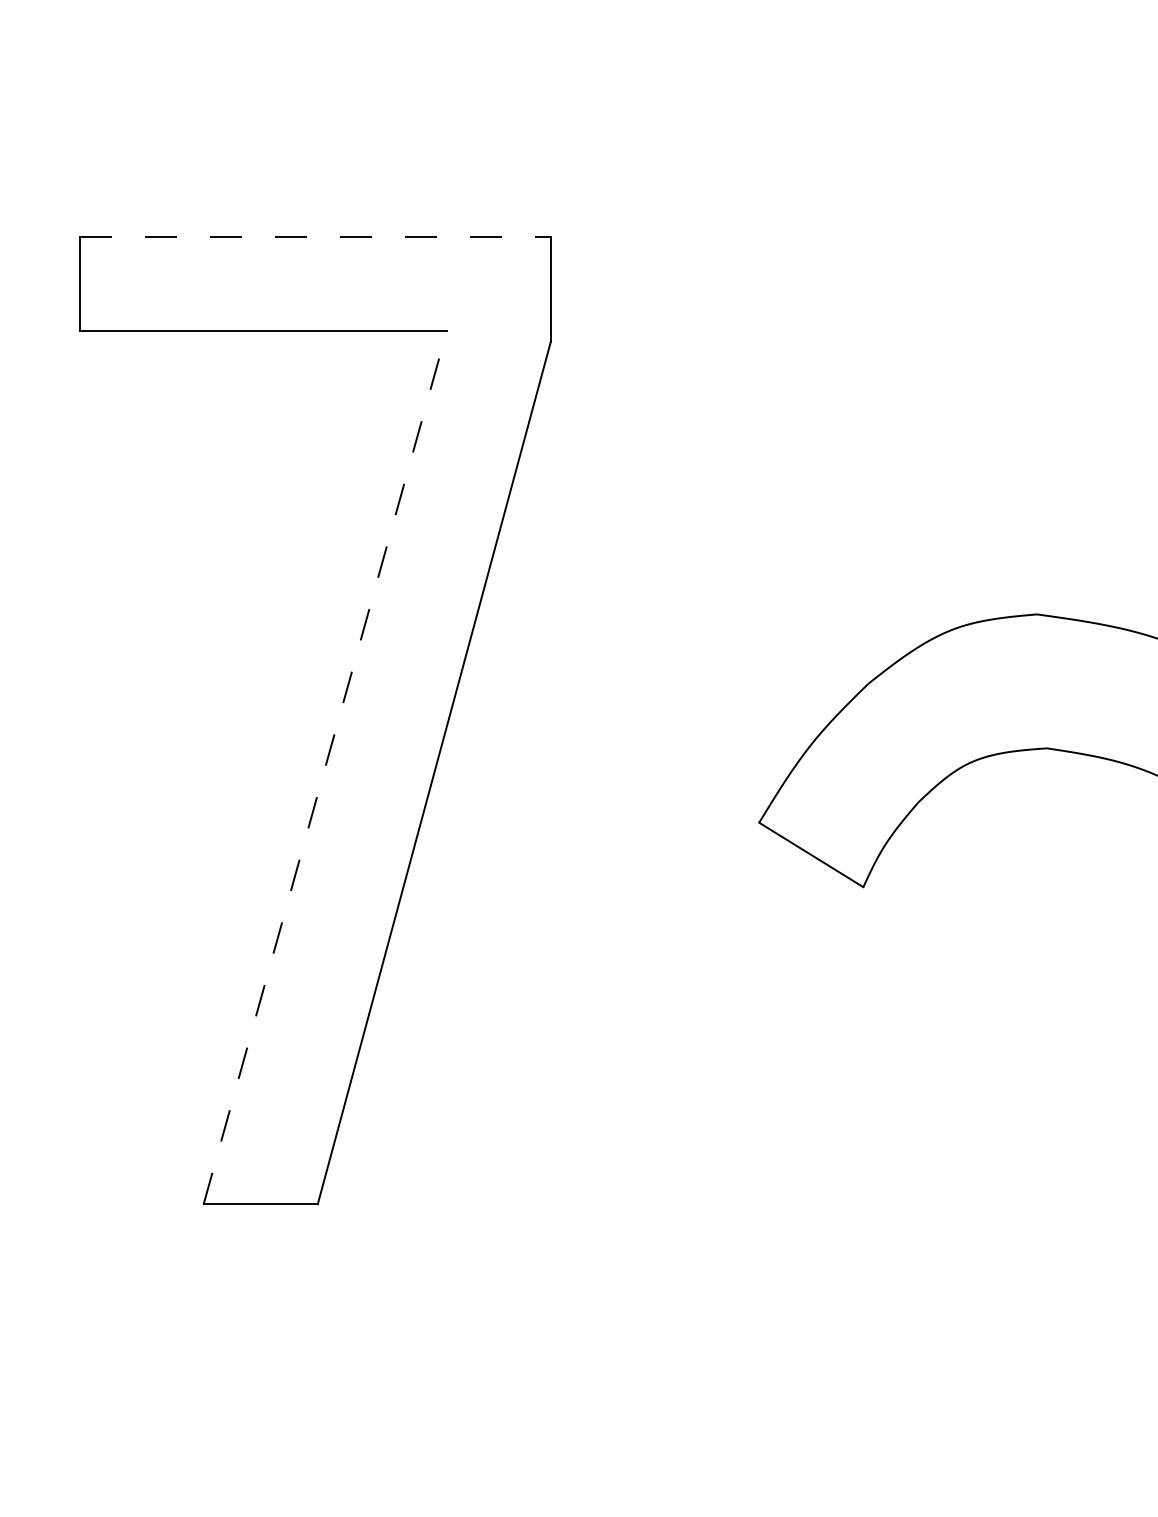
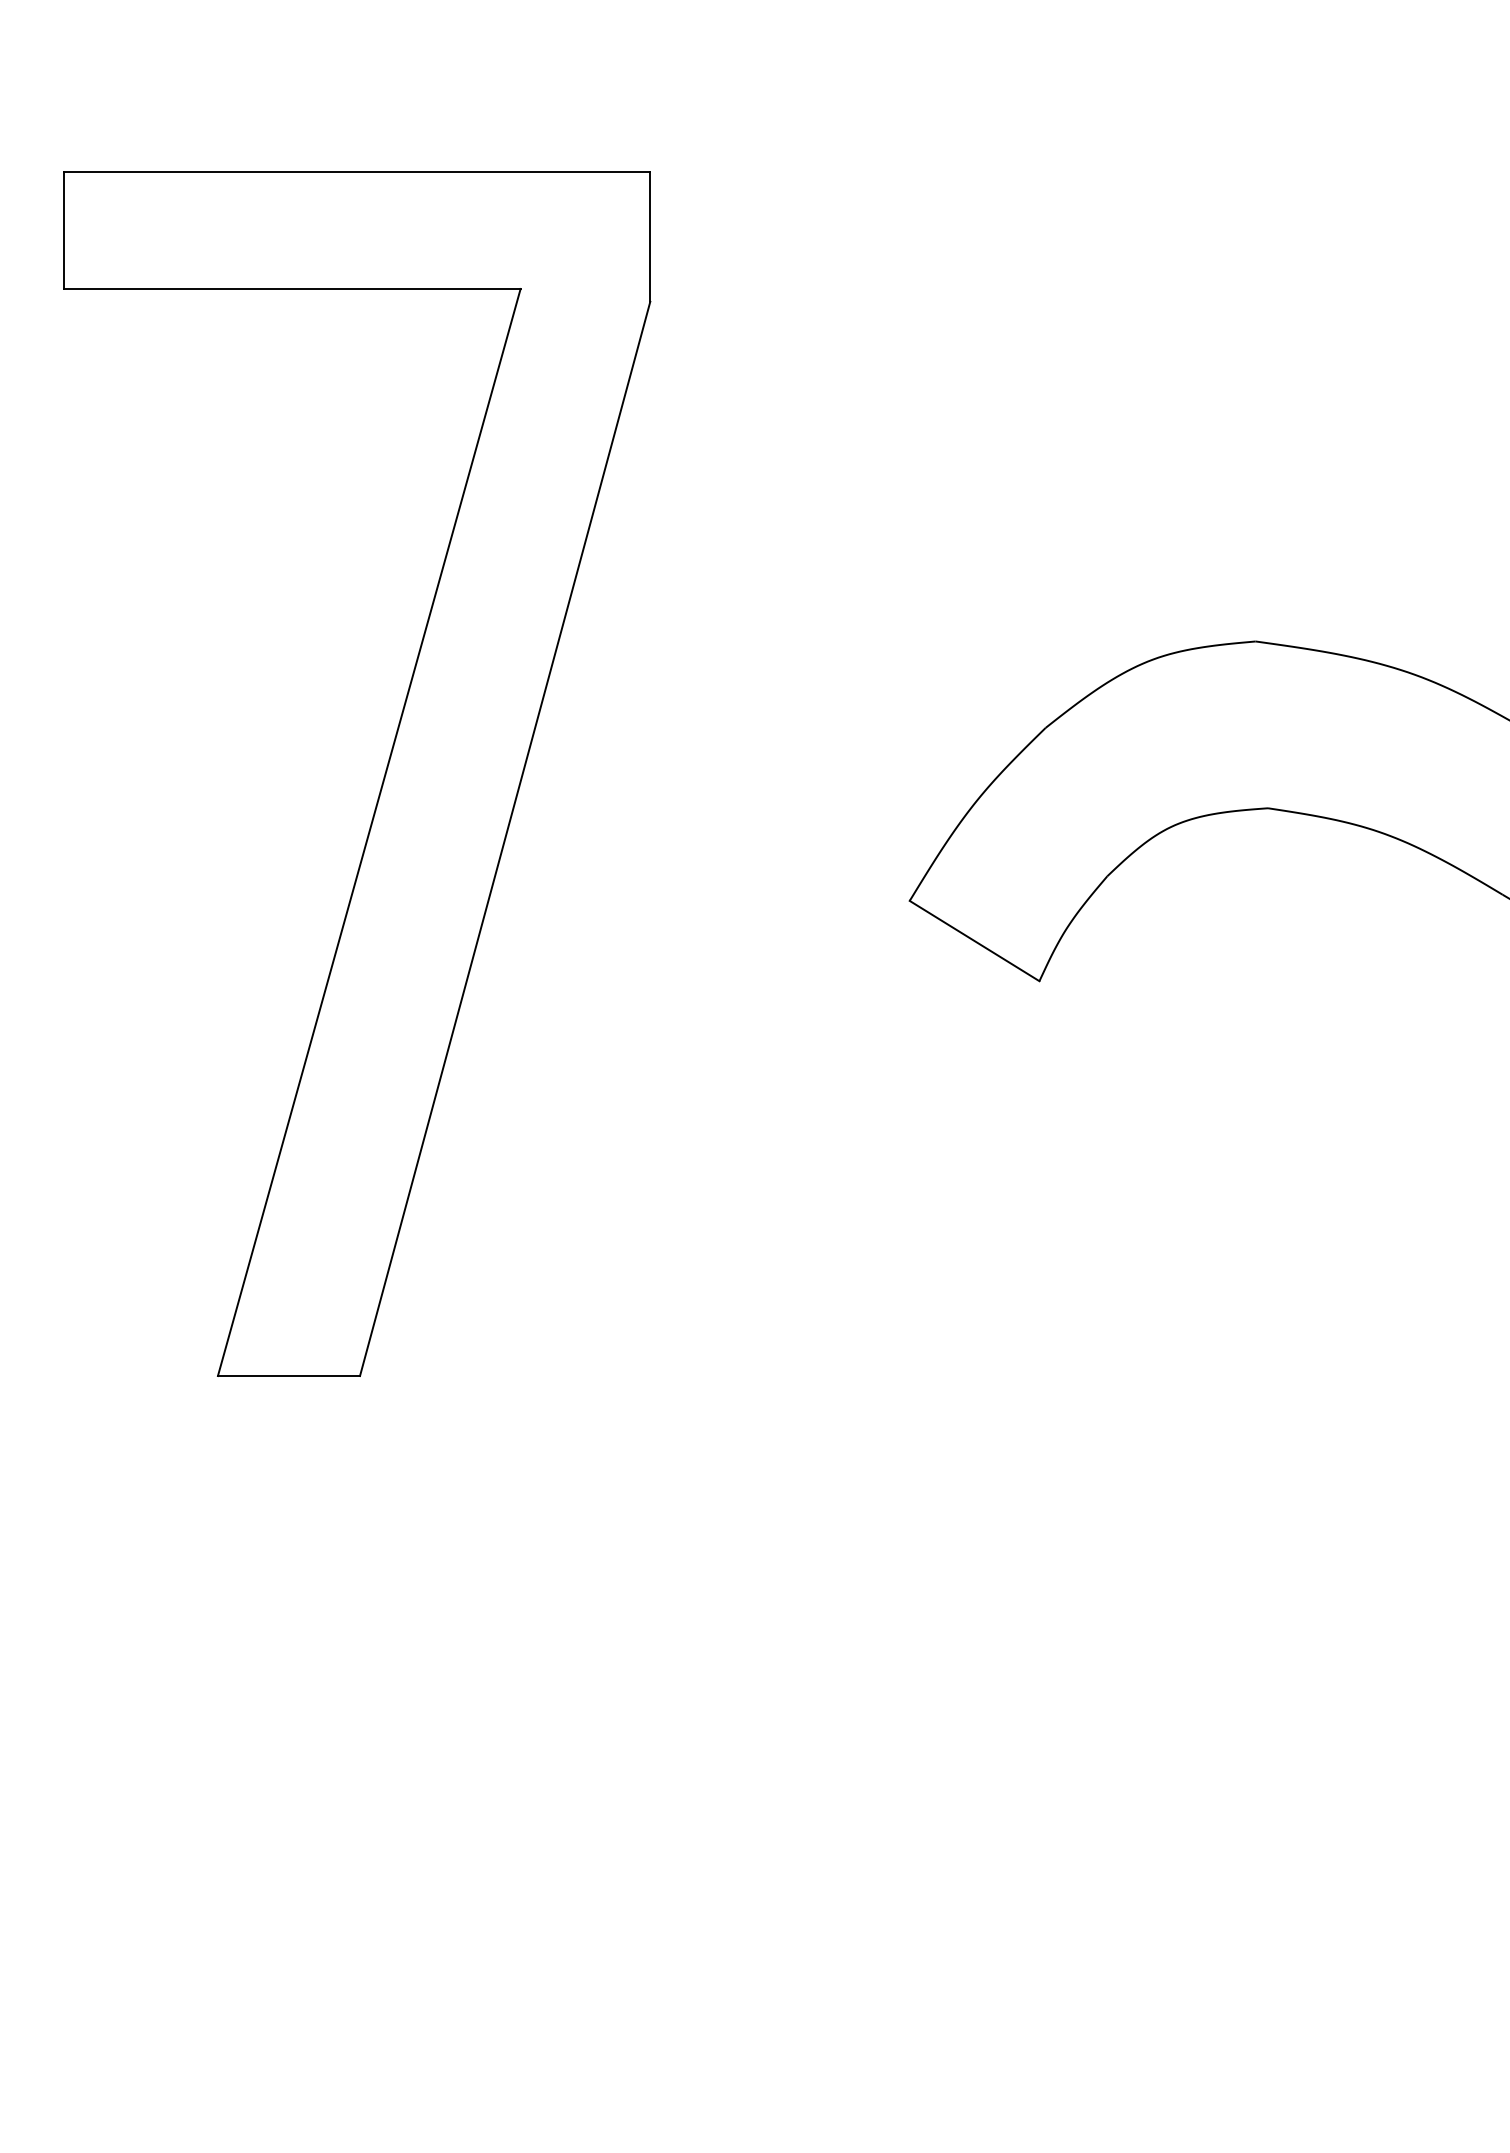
line: (315, 237) -> (357, 172), dashed -> solid
line: (325, 767) -> (369, 832), dashed -> solid

